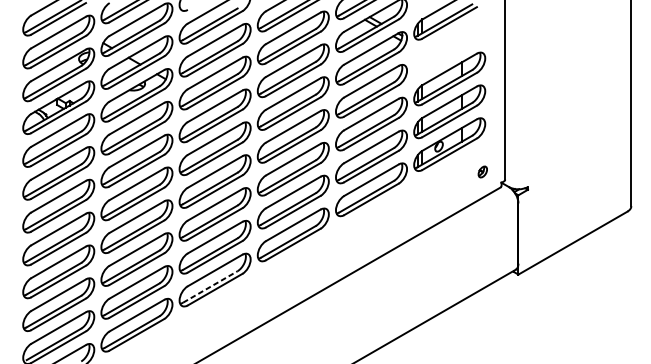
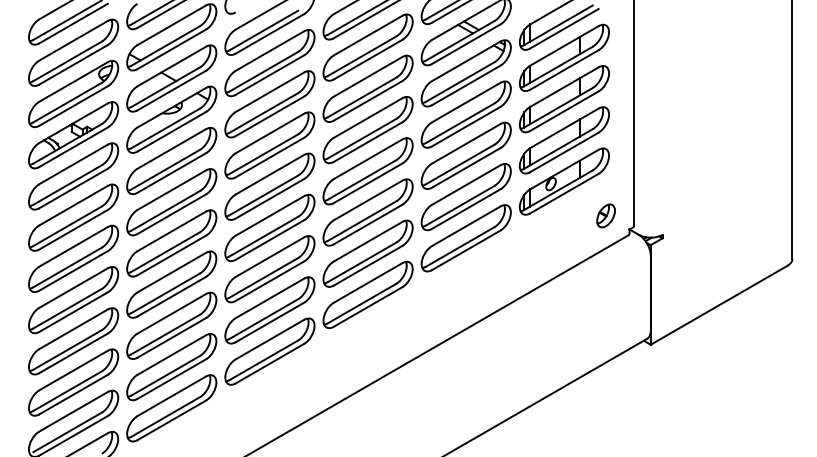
part: (449, 45) -> (564, 57), added
part: (482, 171) -> (605, 215), size x1.67
line: (210, 286) -> (264, 359), dashed -> solid

